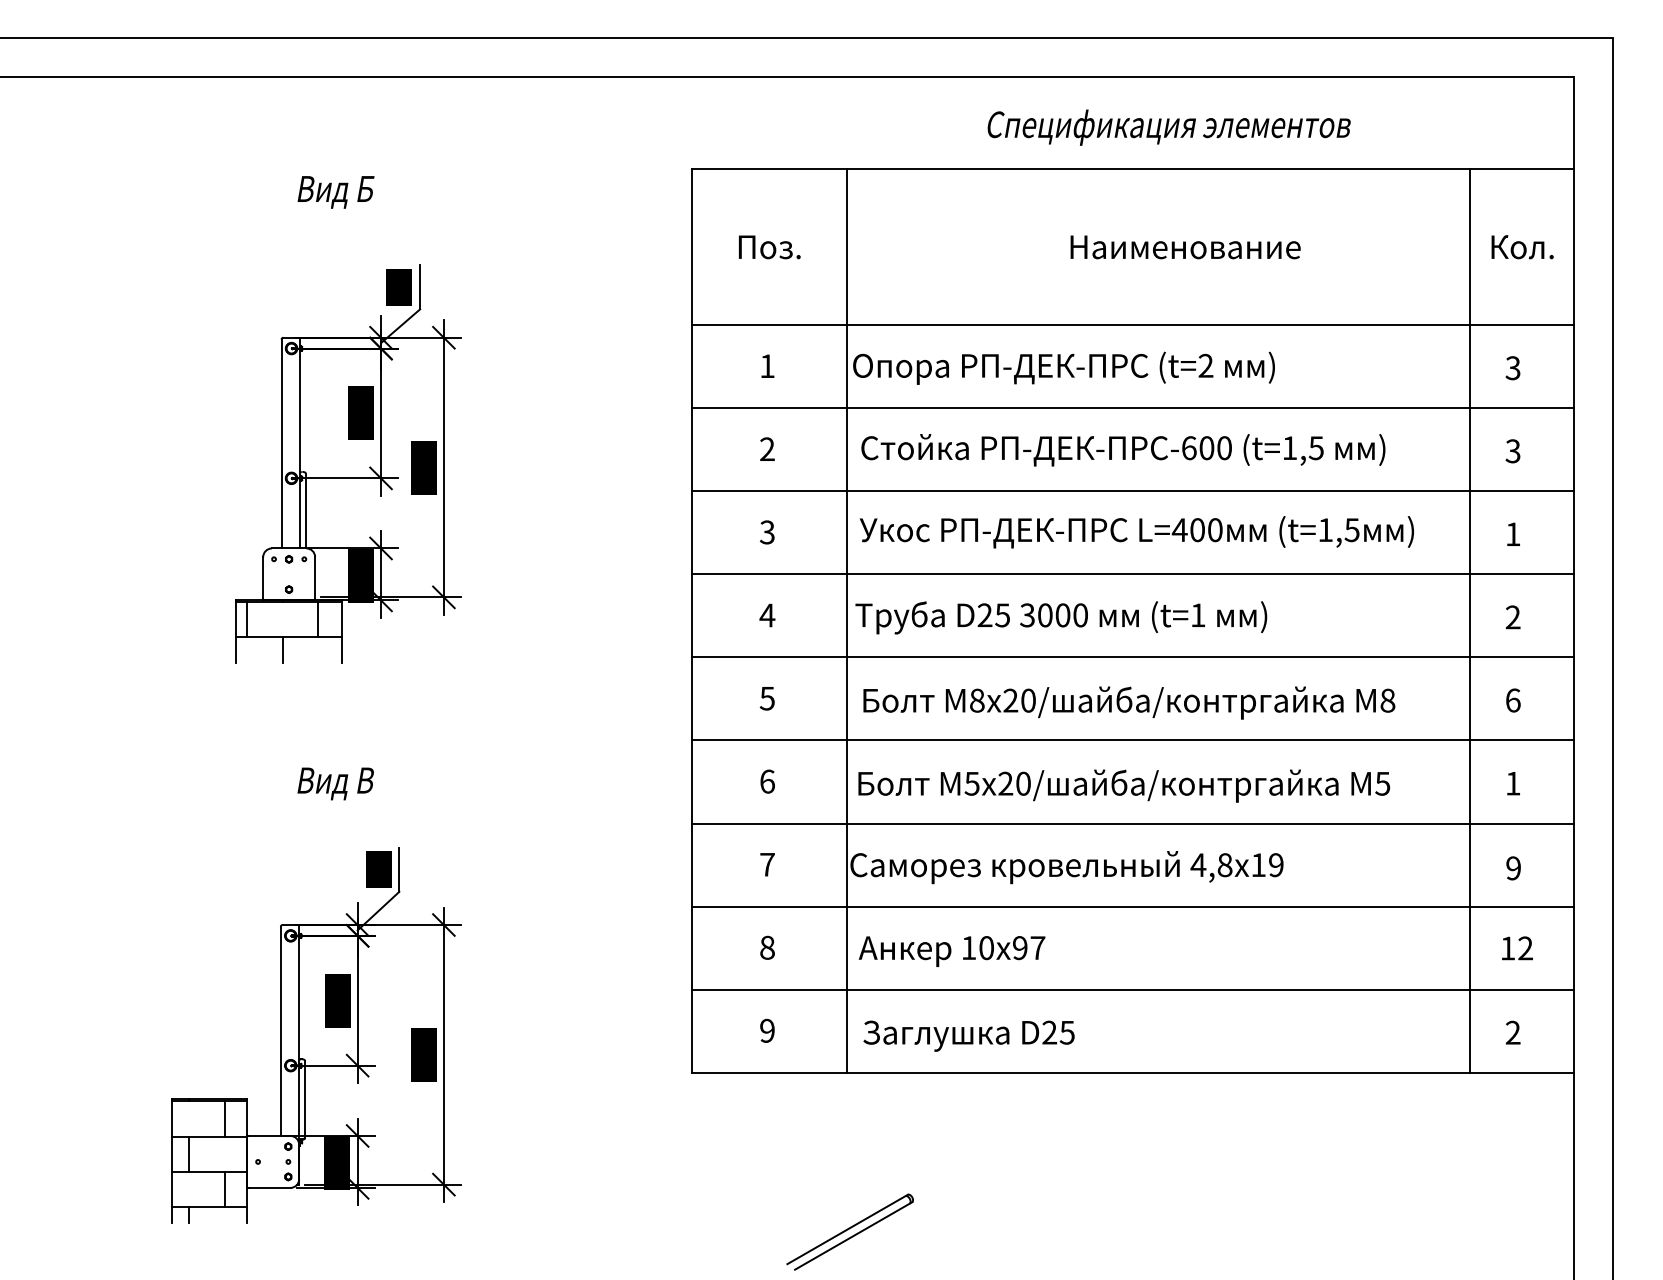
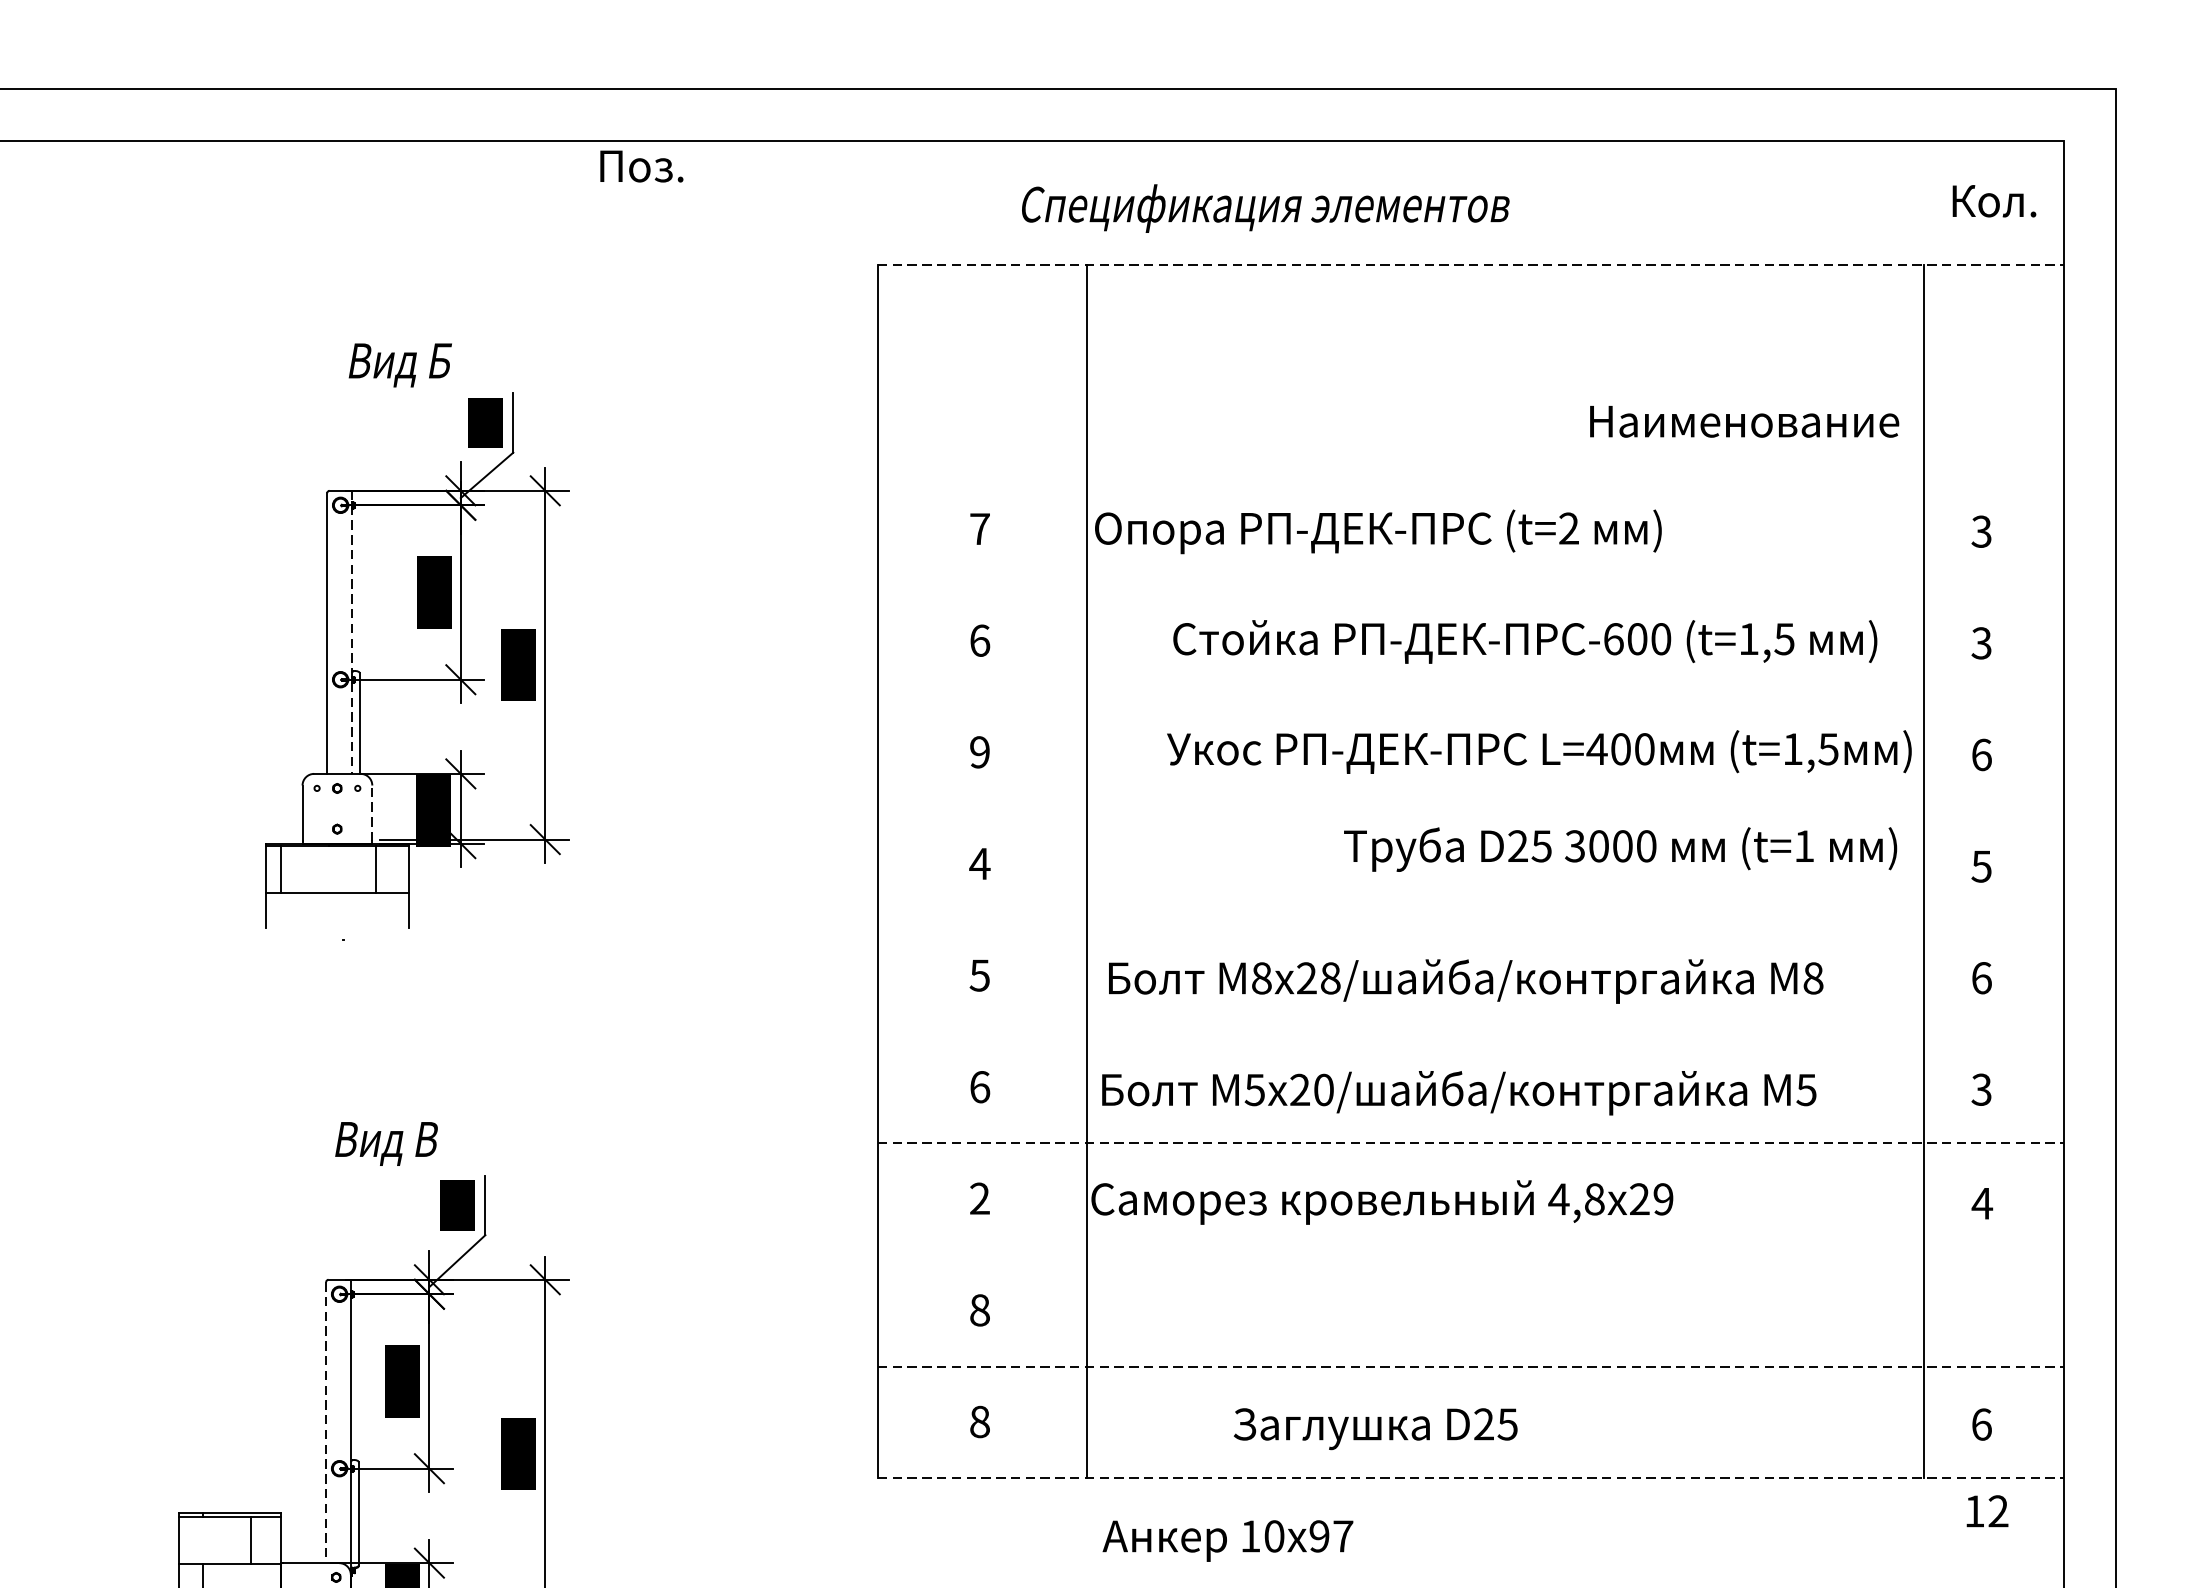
text: (1168, 127) -> (1264, 208), moved
line: (1133, 169) -> (1471, 264), solid -> dashed
text: (335, 192) -> (399, 365), moved
text: (769, 247) -> (641, 166), moved
text: (1185, 247) -> (1744, 421), moved
text: (1522, 247) -> (1994, 201), moved
line: (1132, 325) -> (1470, 474), removed
text: (767, 365) -> (980, 528), 1 -> 7
line: (1132, 408) -> (1470, 585), removed
line: (300, 443) -> (352, 632), solid -> dashed
text: (767, 449) -> (980, 640), 2 -> 6
text: (1123, 450) -> (1525, 642), moved
line: (1132, 491) -> (1470, 697), removed
text: (766, 532) -> (978, 752), 3 -> 9
text: (1136, 532) -> (1538, 752), moved
text: (1513, 534) -> (1982, 755), 1 -> 6
line: (1132, 574) -> (1470, 808), removed
line: (315, 577) -> (372, 812), solid -> dashed
text: (1061, 617) -> (1620, 849), moved
text: (1512, 617) -> (1980, 866), 2 -> 5
line: (282, 649) -> (328, 909), removed
line: (1132, 657) -> (1470, 920), removed
text: (1028, 700) -> (1330, 978), 20/ -> 28/
line: (1132, 740) -> (1470, 1031), removed
text: (335, 783) -> (386, 1143), moved
text: (1512, 783) -> (1980, 1089), 1 -> 3
line: (1133, 823) -> (1471, 1143), solid -> dashed
text: (767, 864) -> (980, 1198), 7 -> 2
text: (1258, 864) -> (1639, 1198), 19 -> 29
text: (1513, 868) -> (1982, 1203), 9 -> 4
line: (1132, 906) -> (1470, 1254), removed
text: (1517, 948) -> (1987, 1511), moved
text: (951, 951) -> (1227, 1541), moved
line: (1133, 989) -> (1471, 1366), solid -> dashed
text: (767, 1030) -> (980, 1421), 9 -> 8
line: (280, 1031) -> (325, 1422), solid -> dashed
text: (1512, 1032) -> (1980, 1424), 2 -> 6
text: (968, 1035) -> (1374, 1428), moved
line: (1133, 1072) -> (1471, 1477), solid -> dashed

